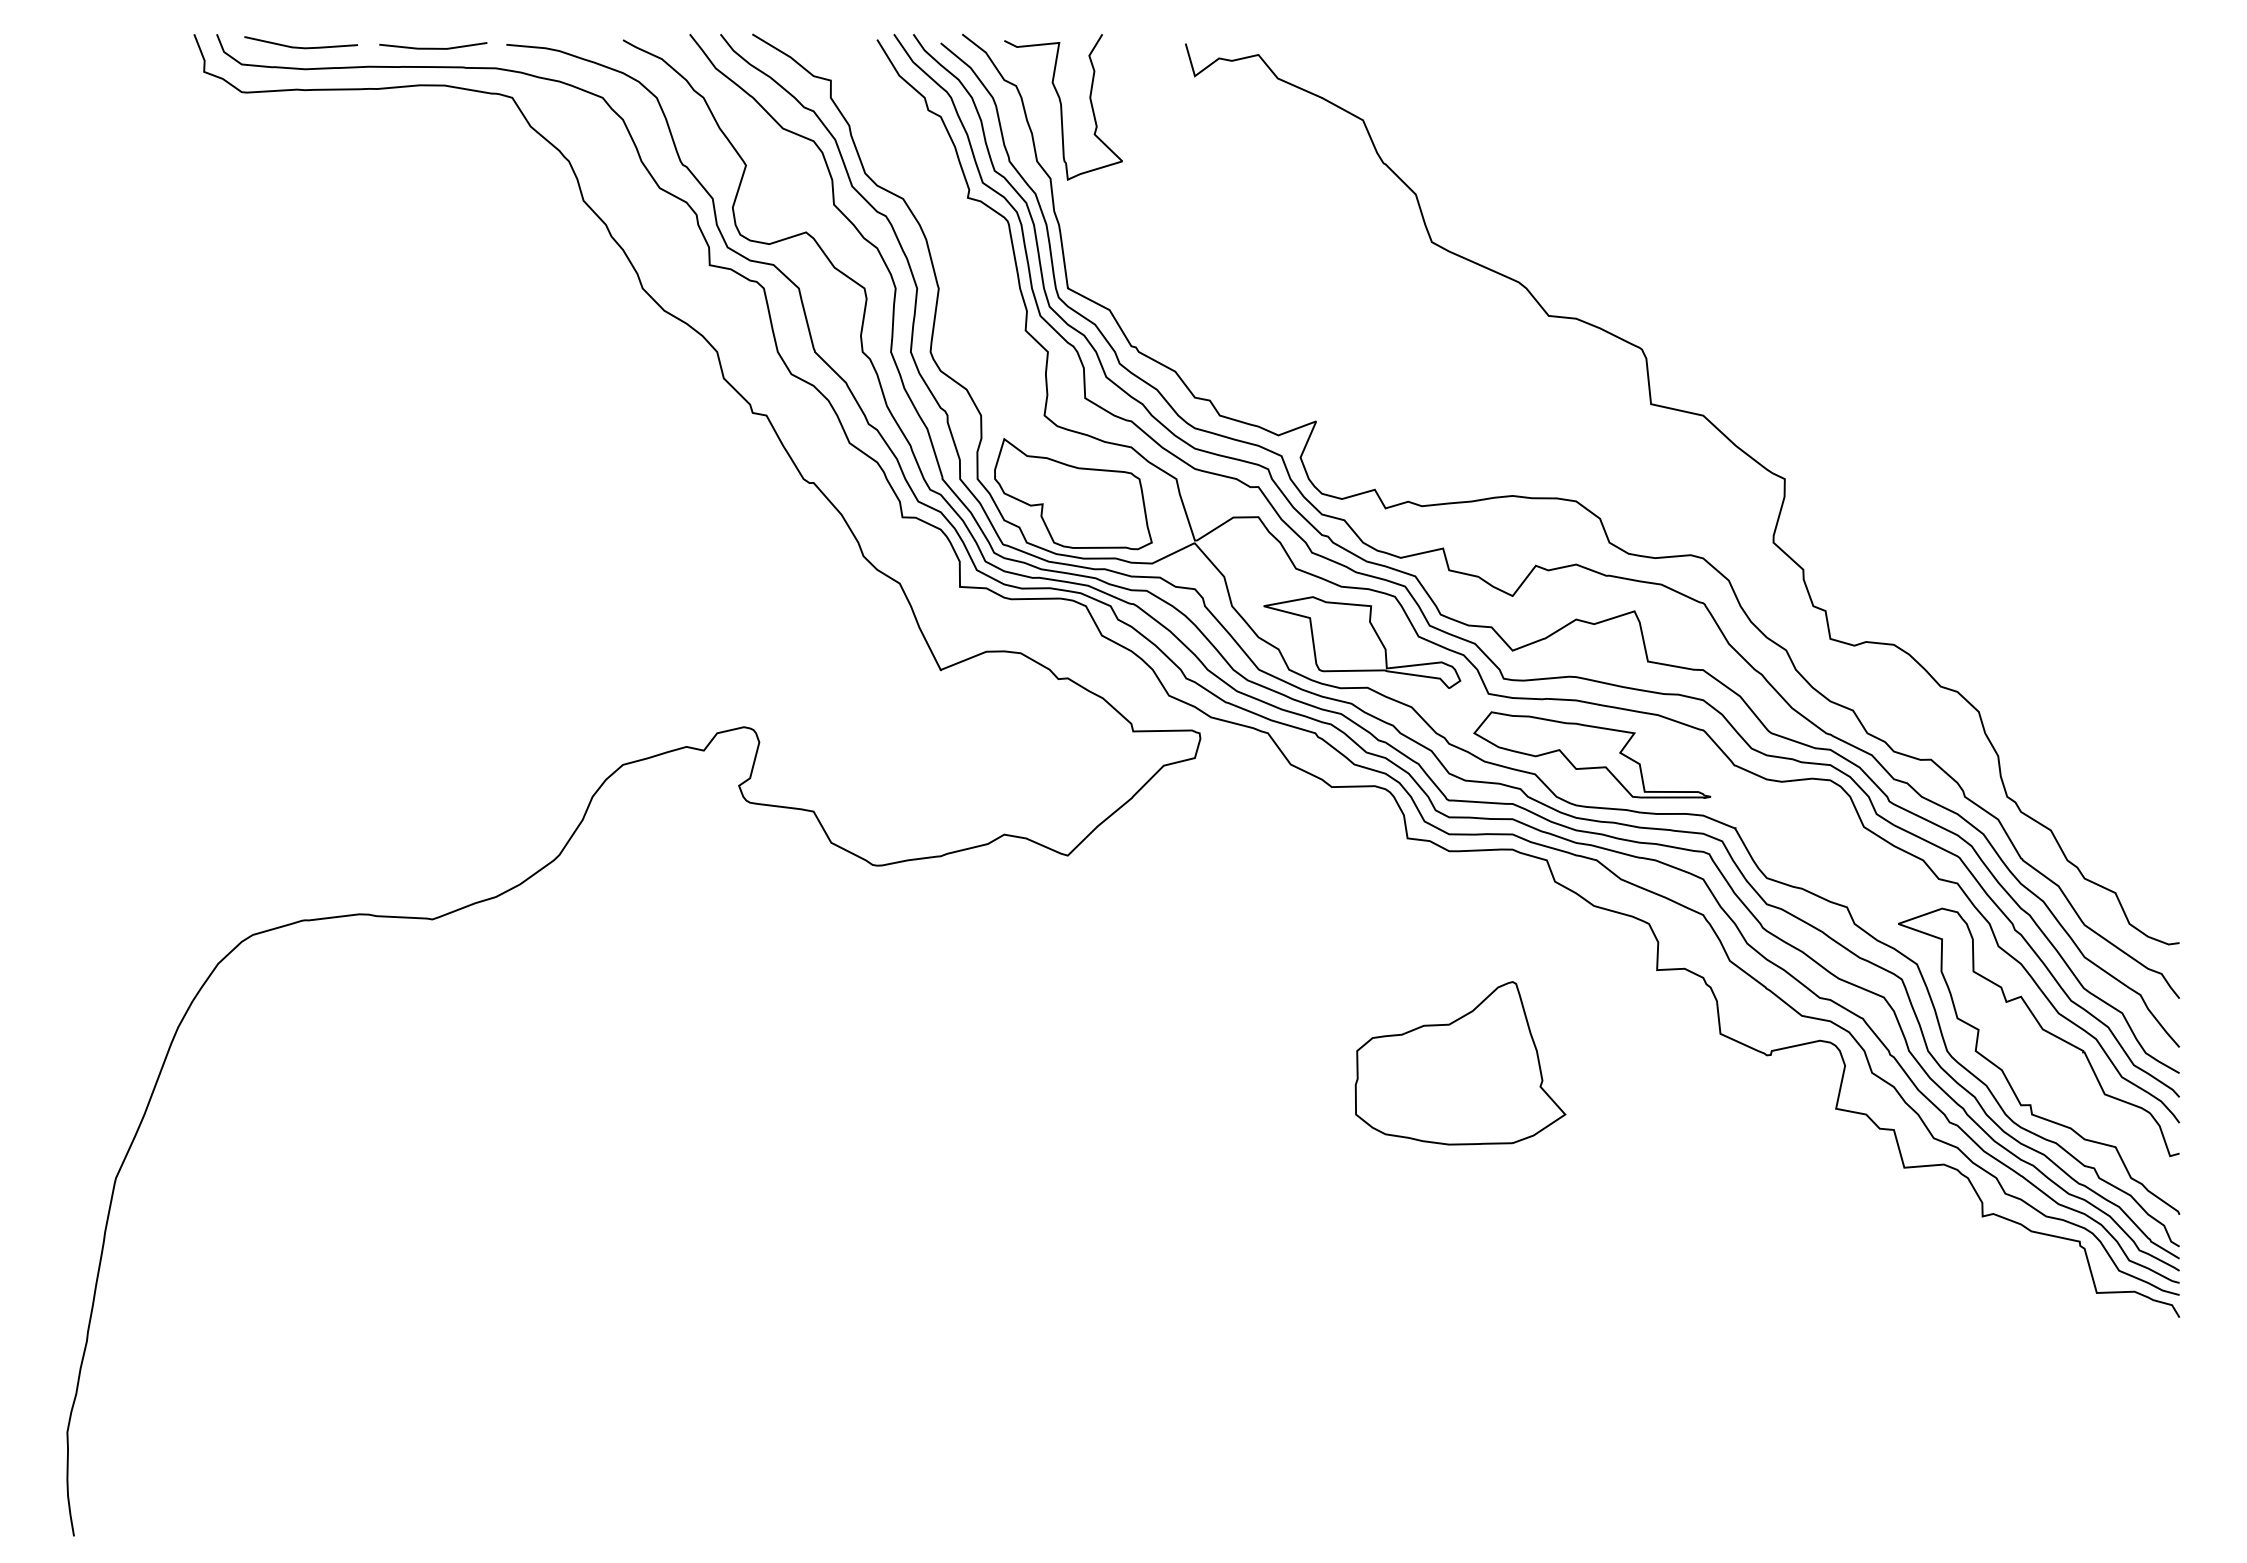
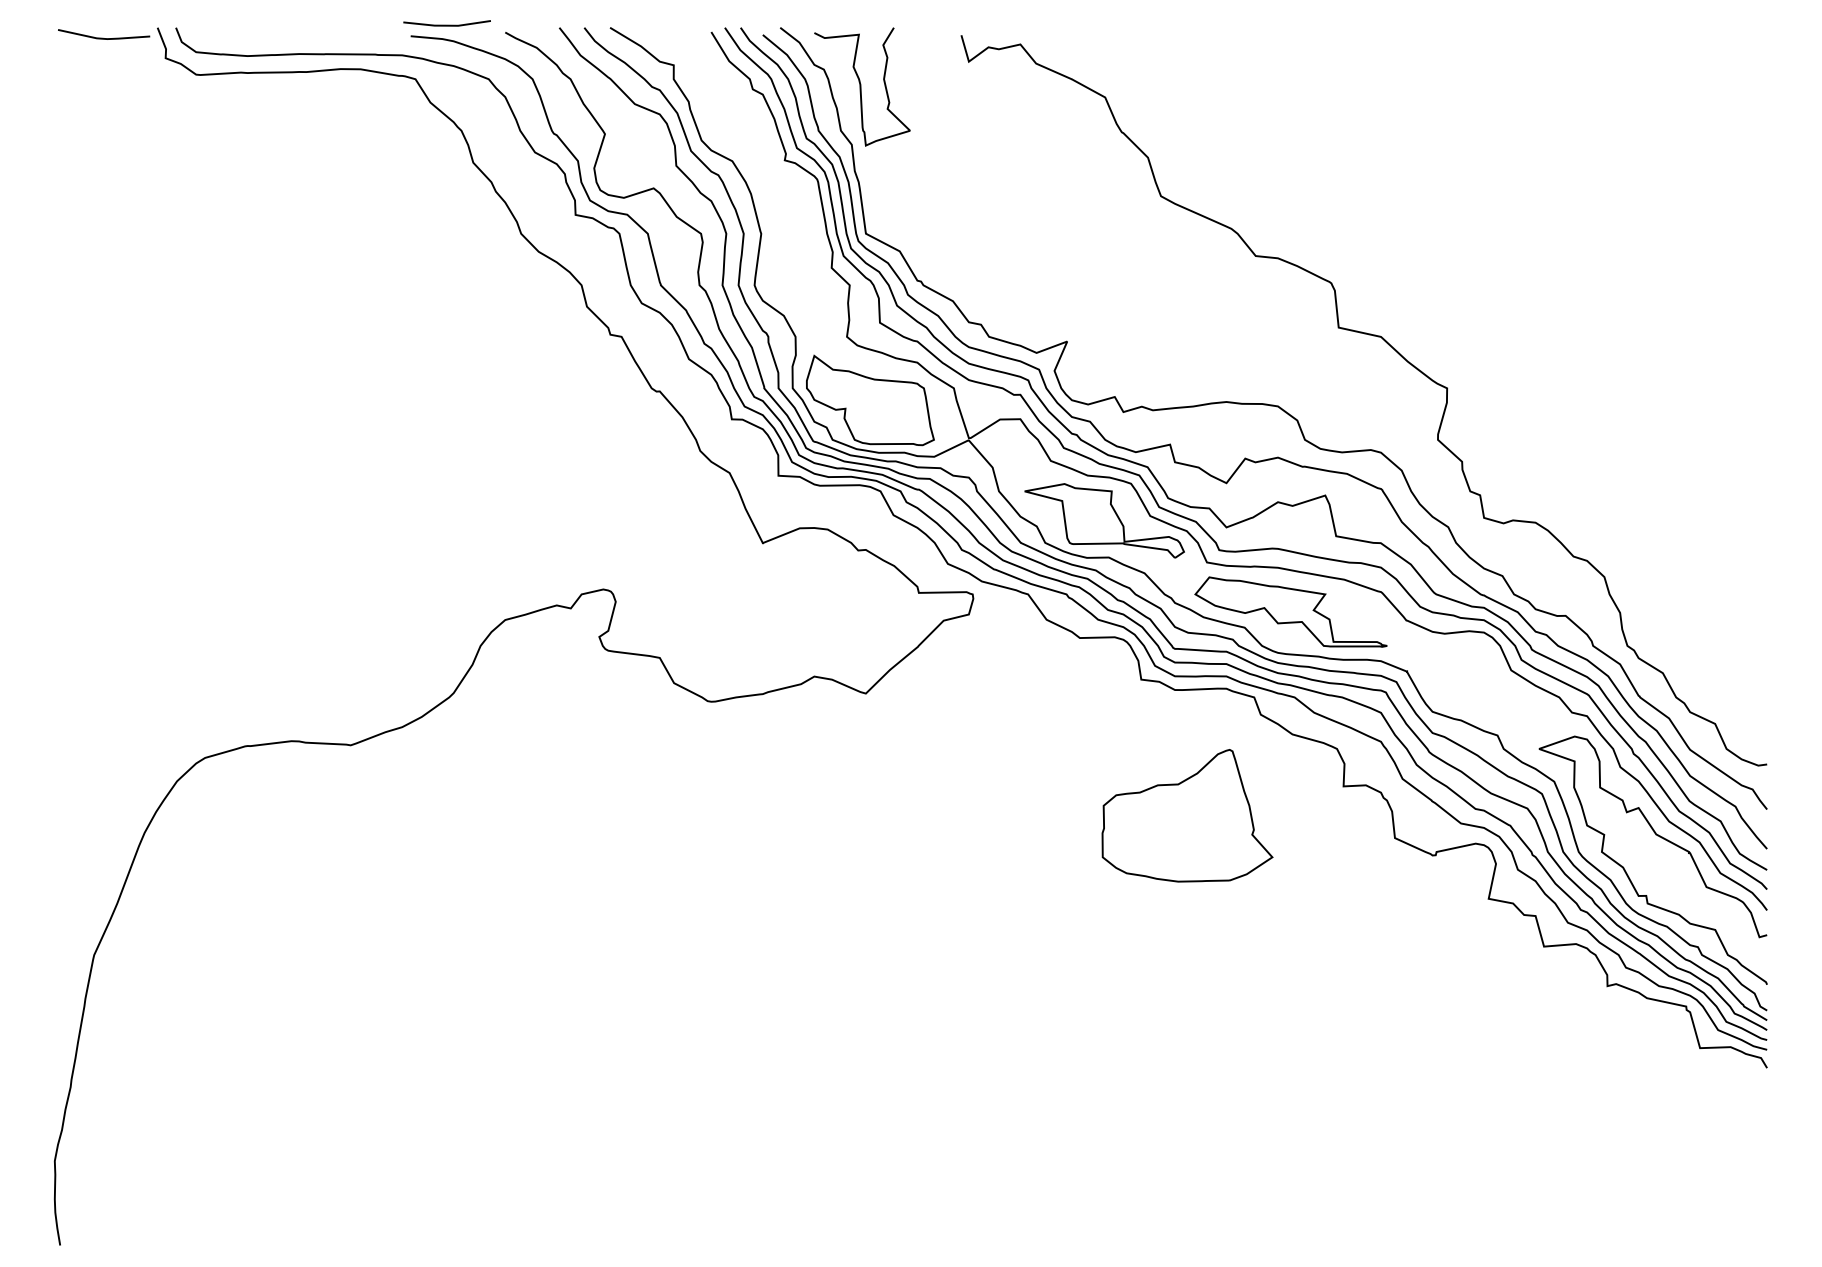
line: (298, 46) -> (101, 37), moved
line: (433, 47) -> (447, 24), moved
part: (1460, 1063) -> (1187, 815), moved

